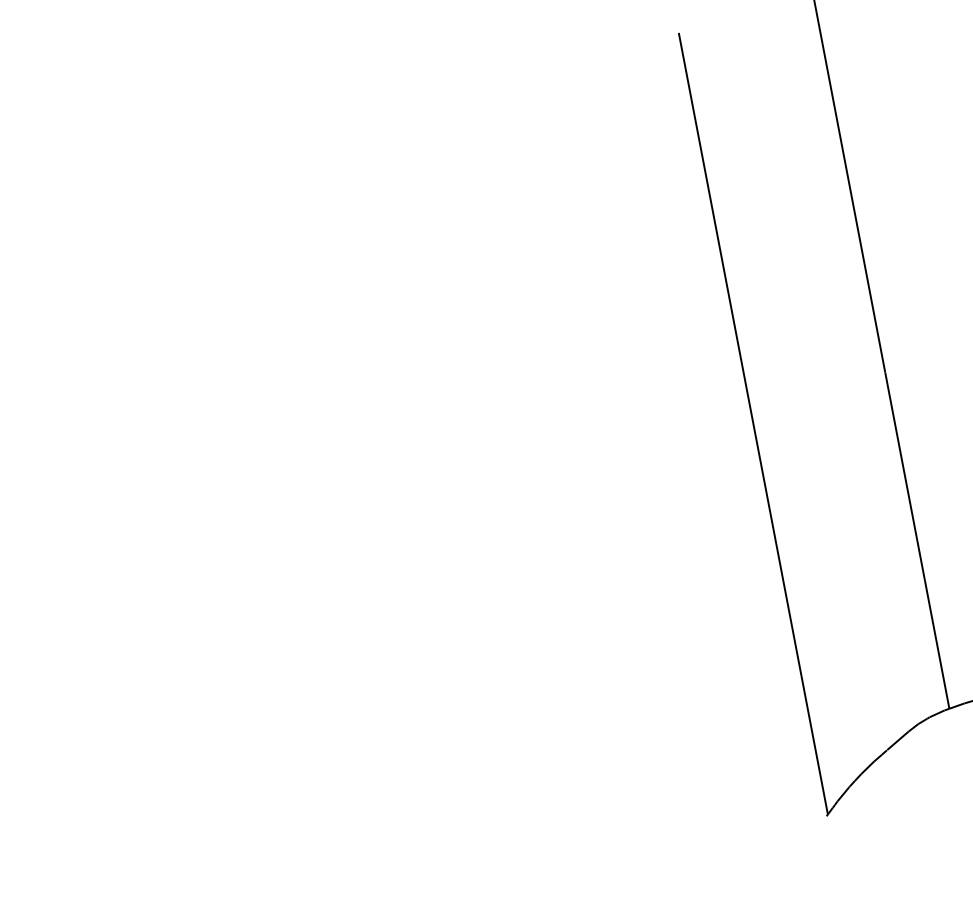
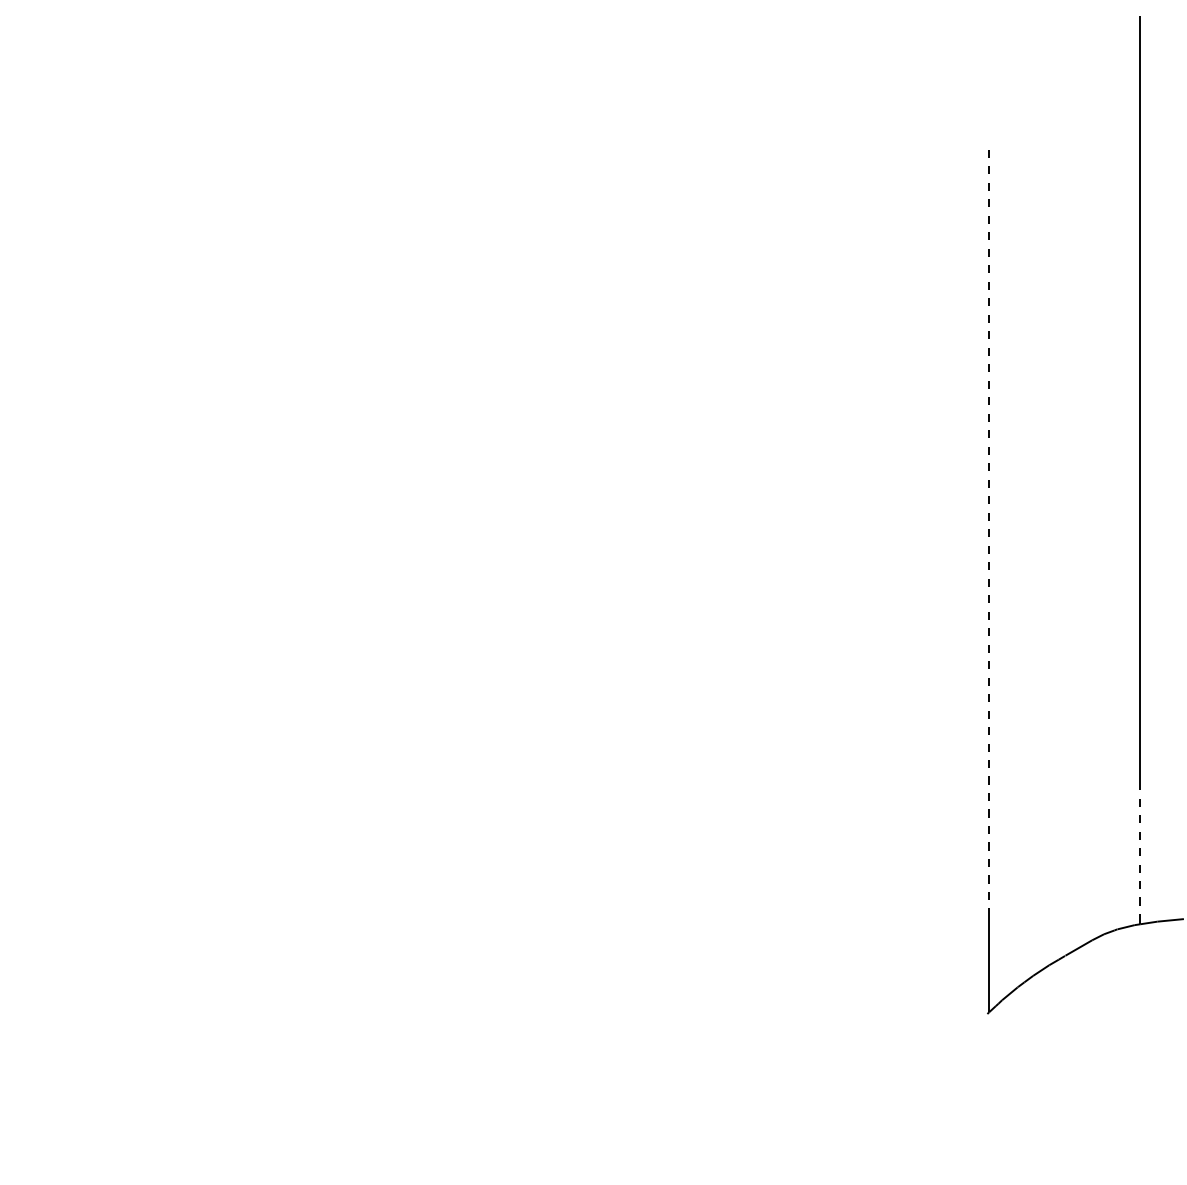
line: (745, 380) -> (989, 532), solid -> dashed
line: (936, 640) -> (1140, 848), solid -> dashed

